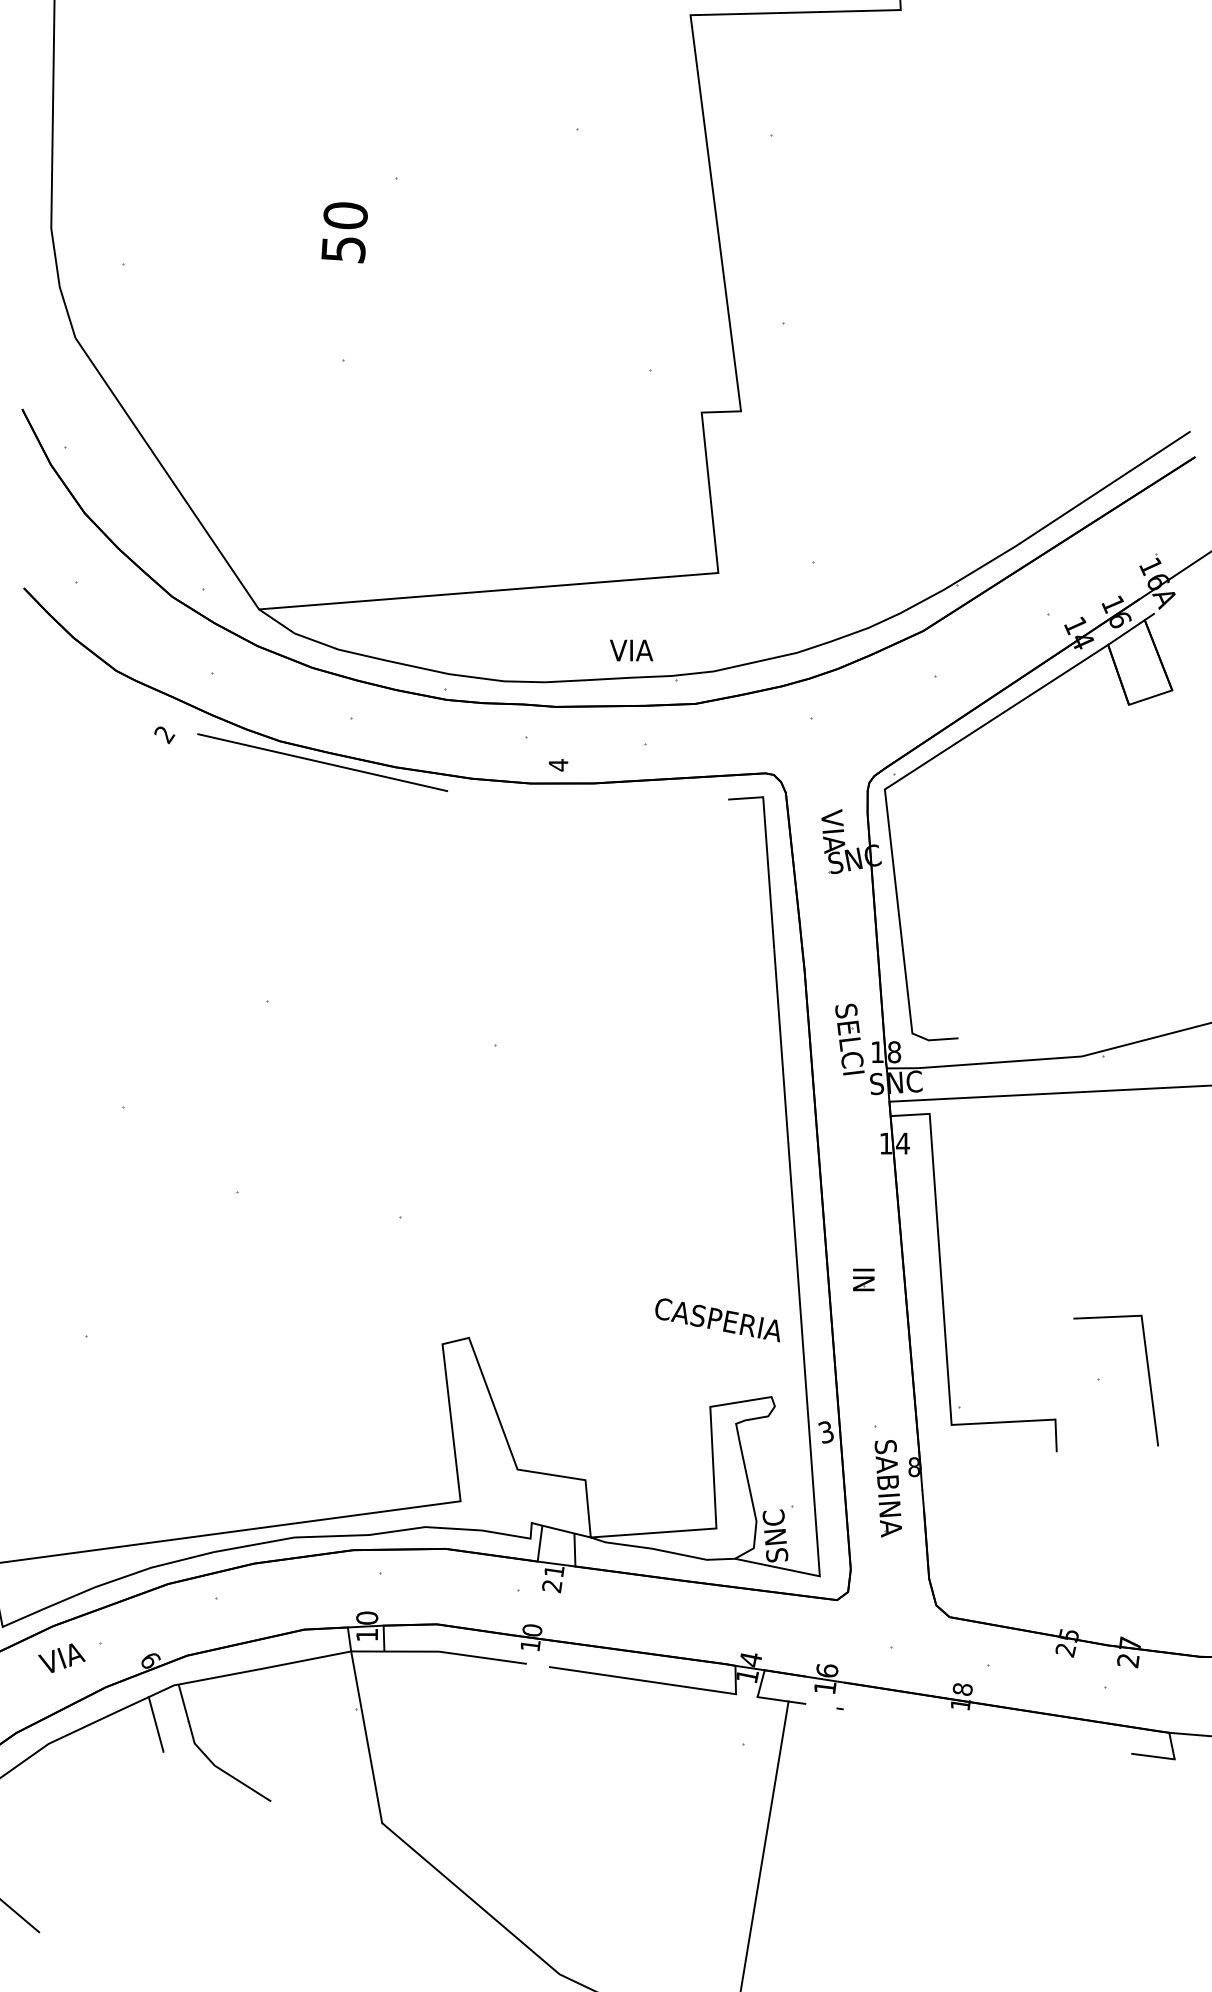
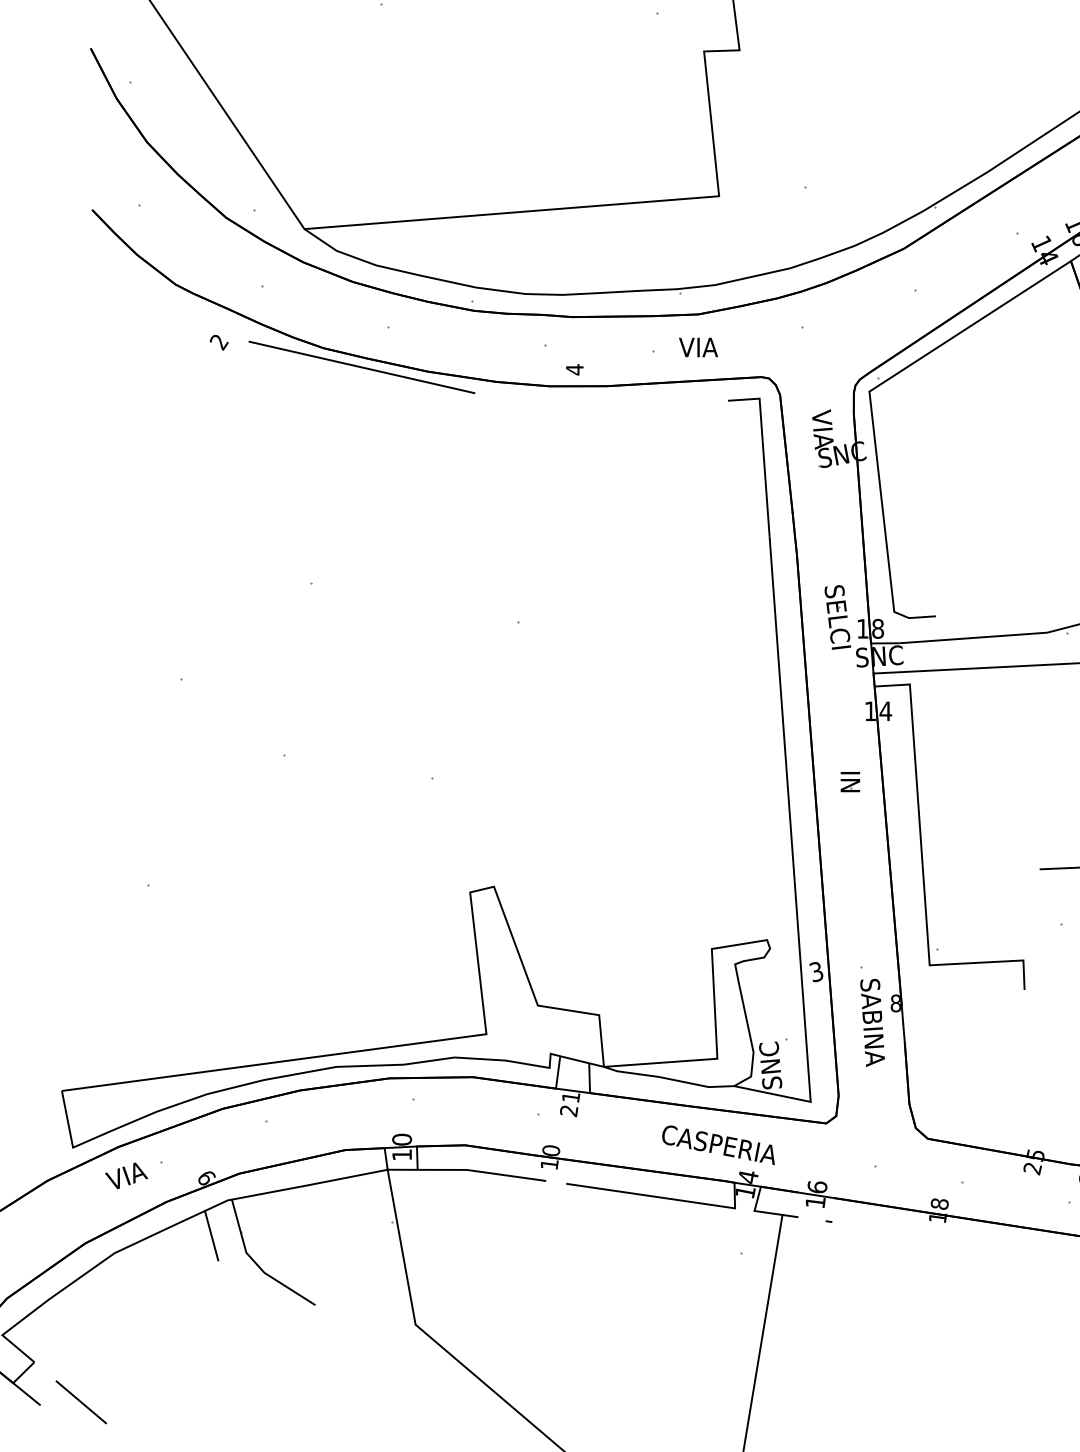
text: (631, 650) -> (698, 347), moved
part: (863, 1279) -> (850, 781), moved
part: (717, 1320) -> (718, 1145), moved

